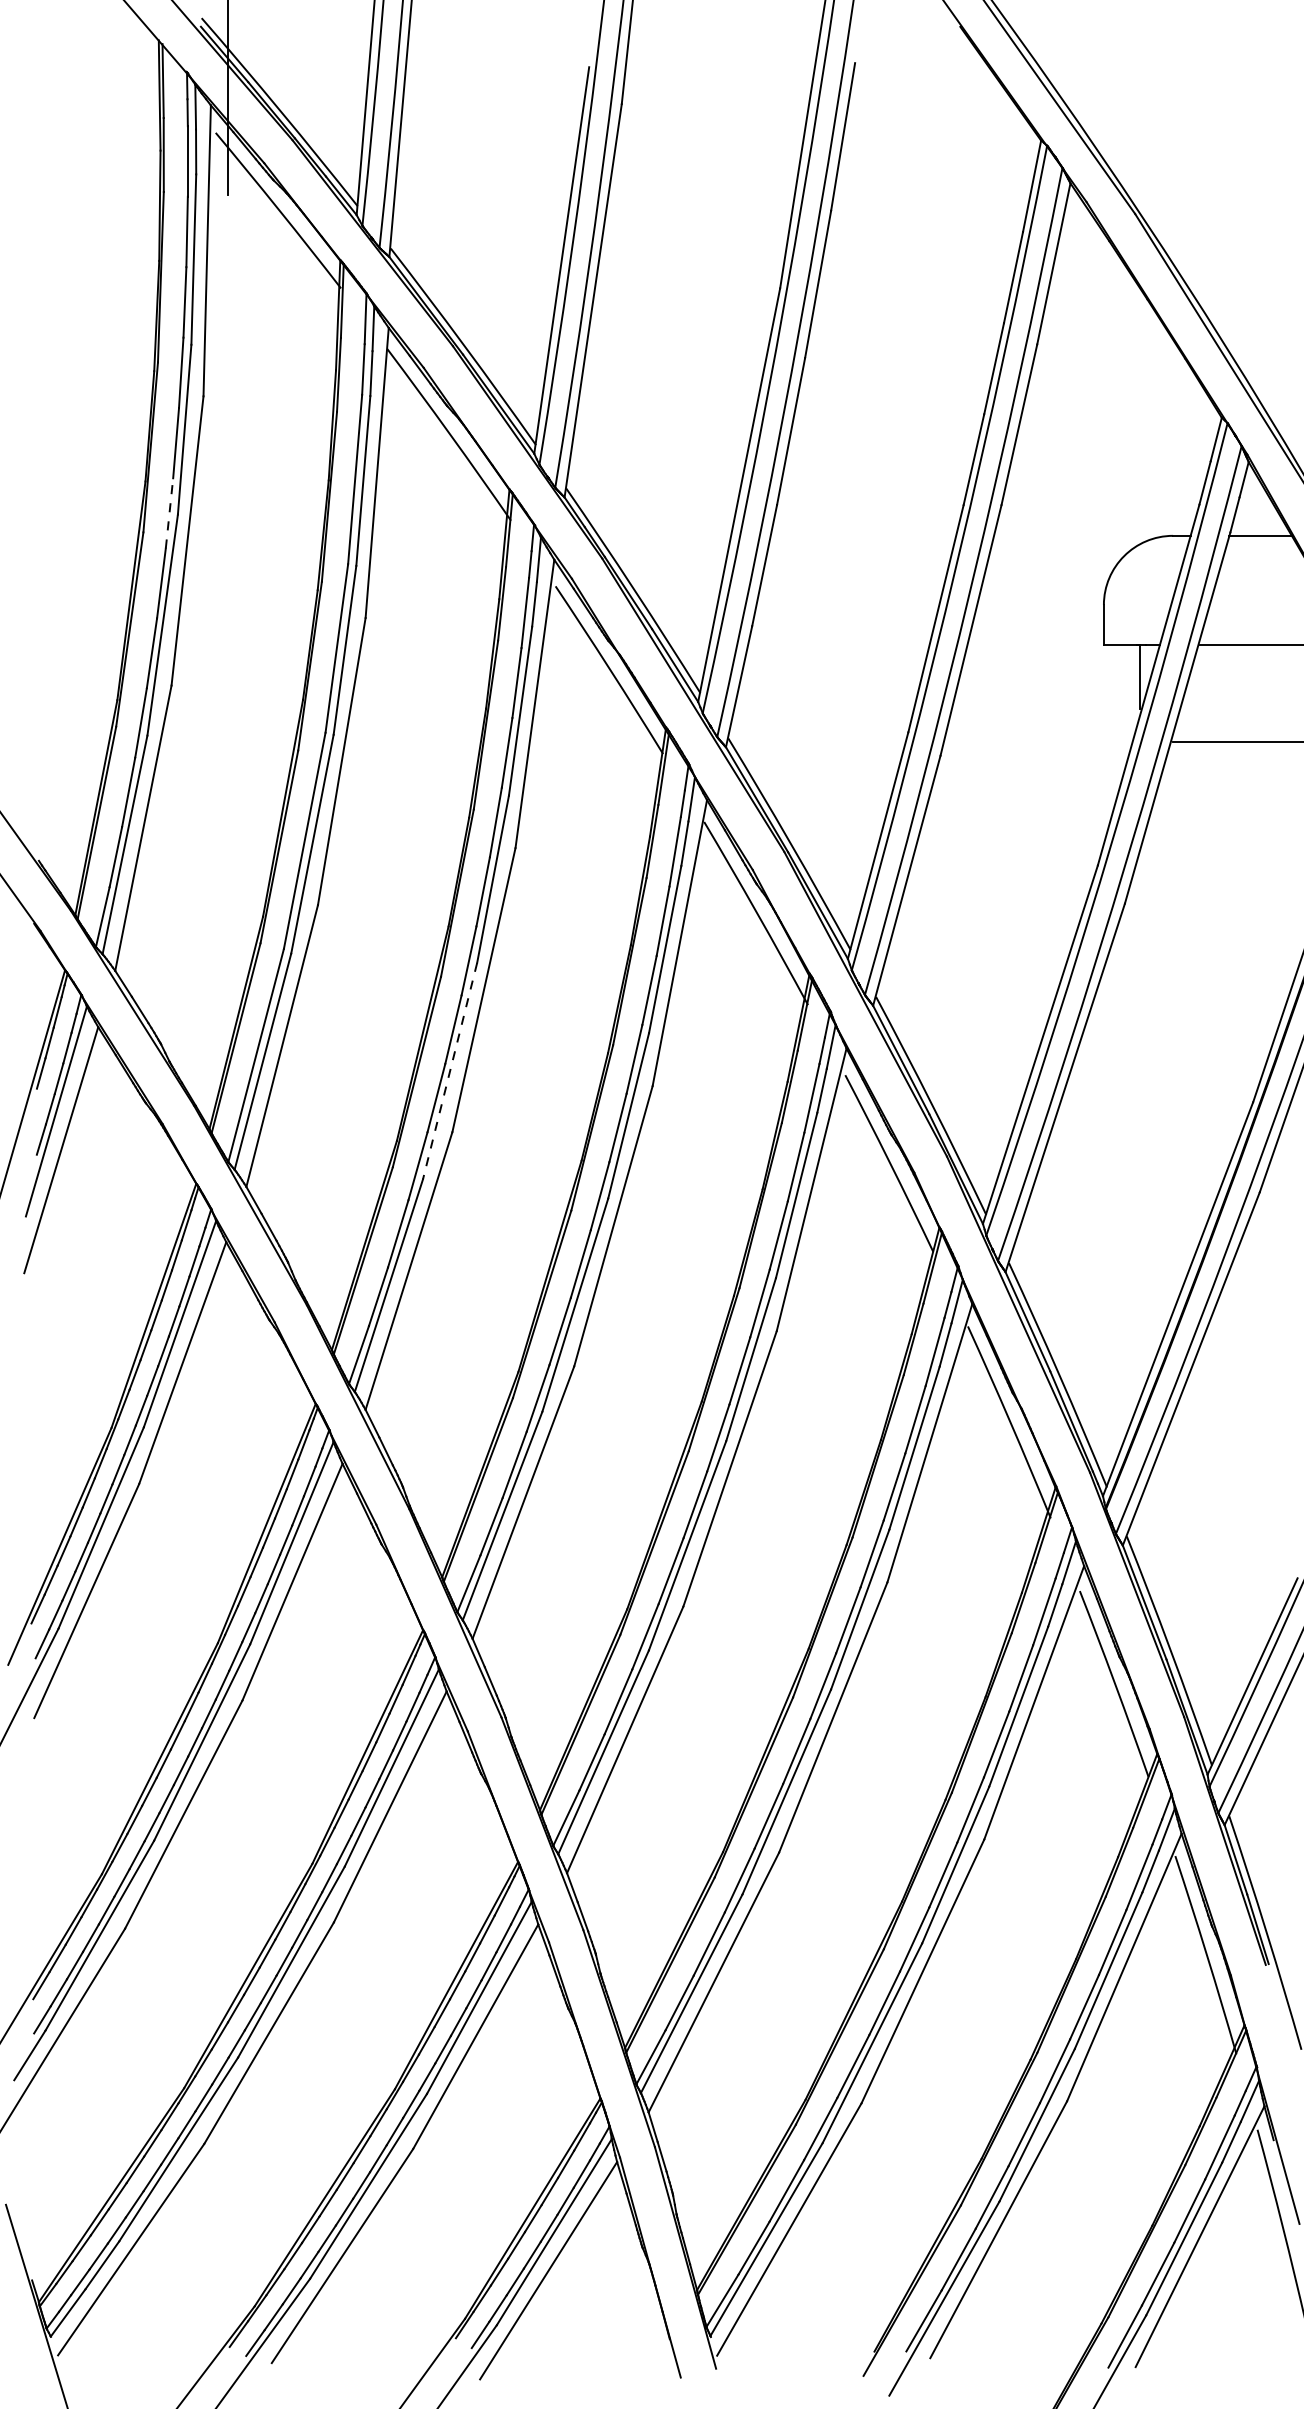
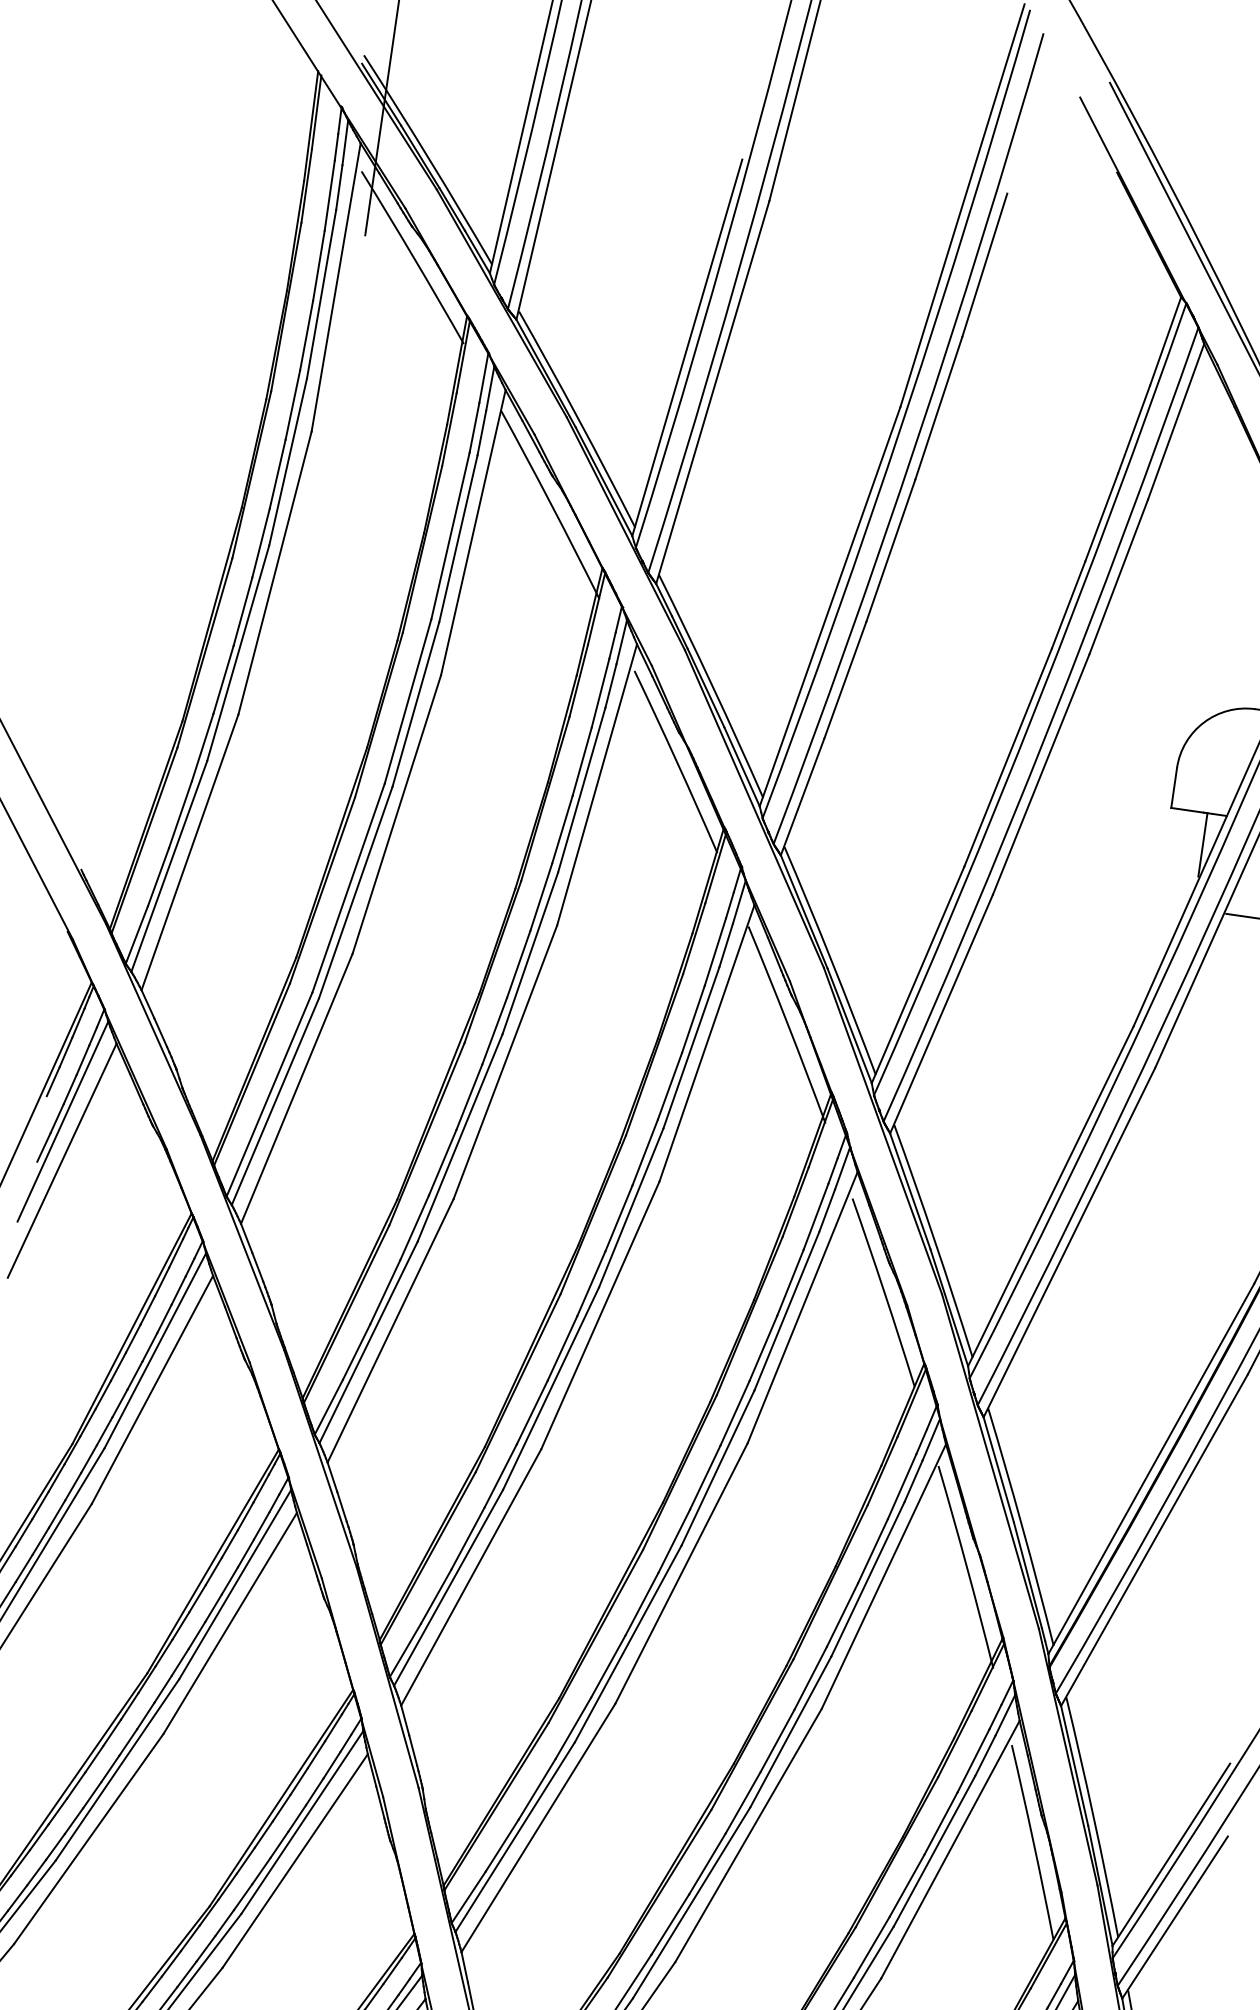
line: (169, 512) -> (261, 542), dashed -> solid
line: (450, 1071) -> (460, 1138), dashed -> solid

